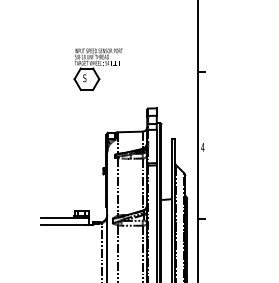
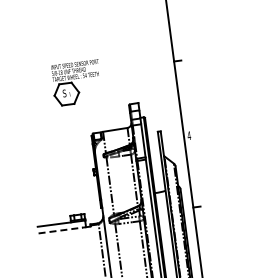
part: (97, 69) -> (76, 83), moved
line: (63, 224) -> (61, 230), solid -> dashed

